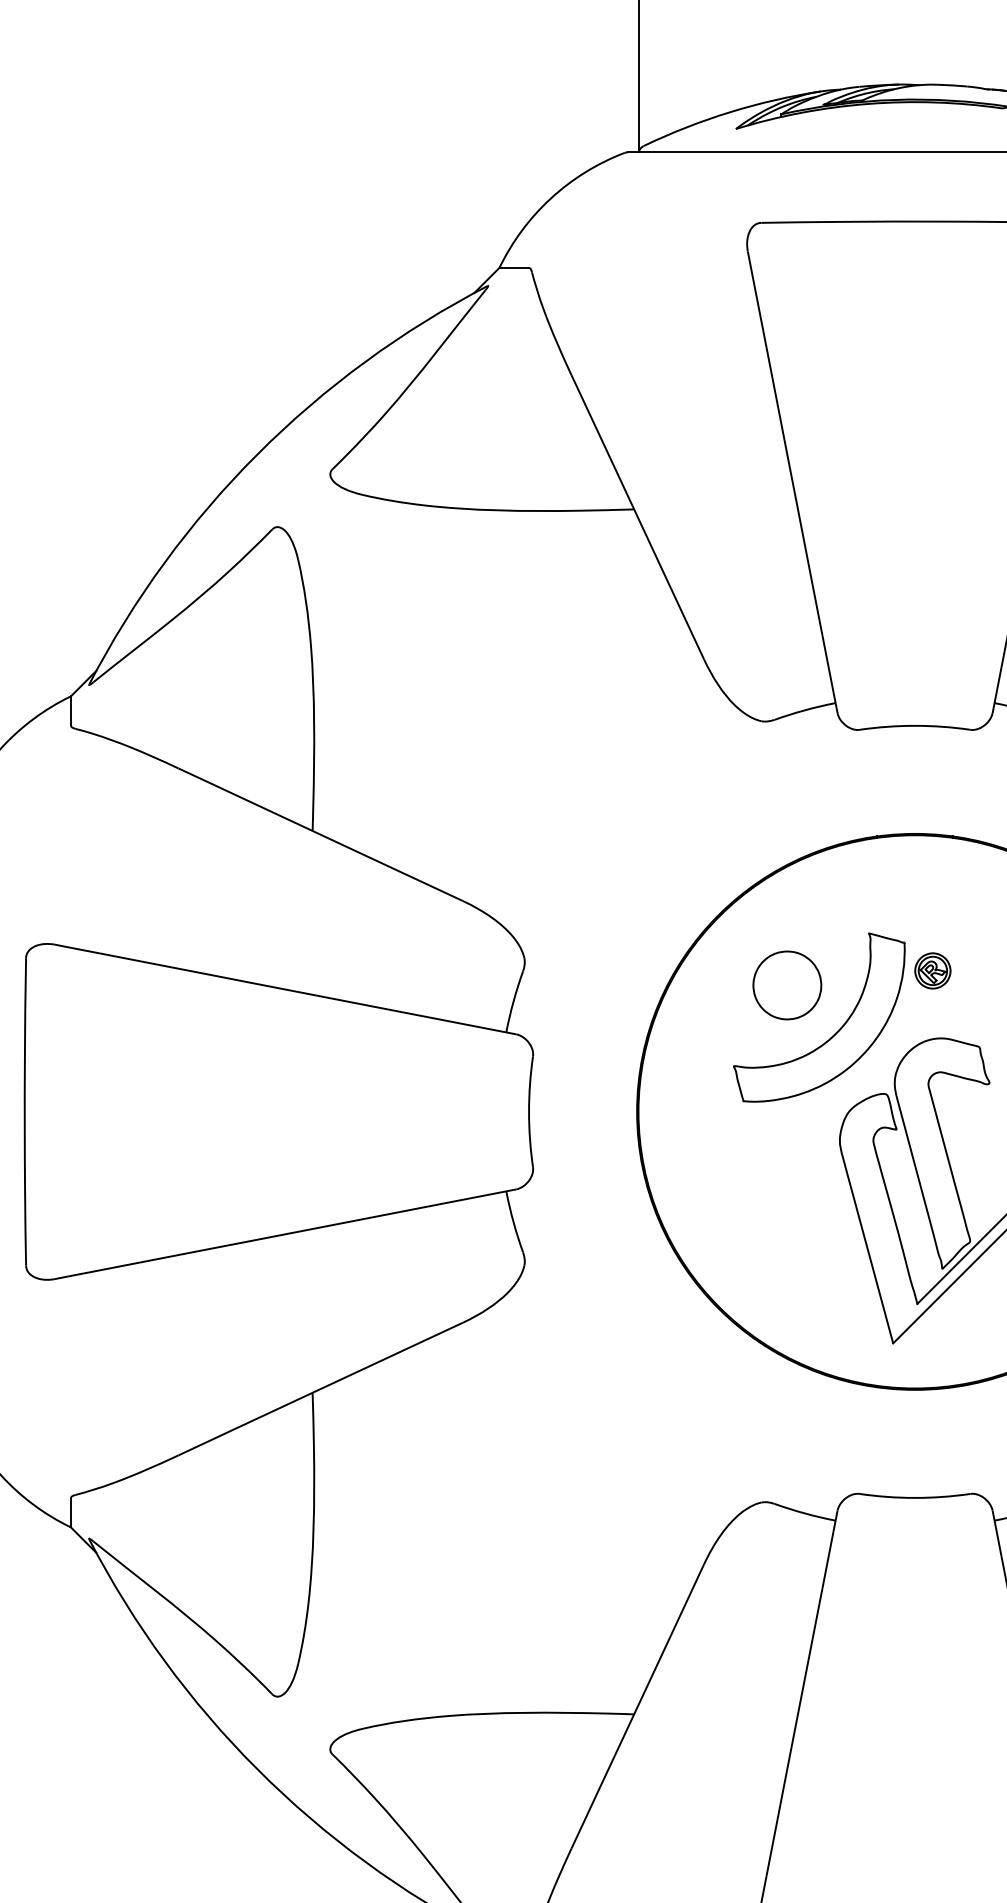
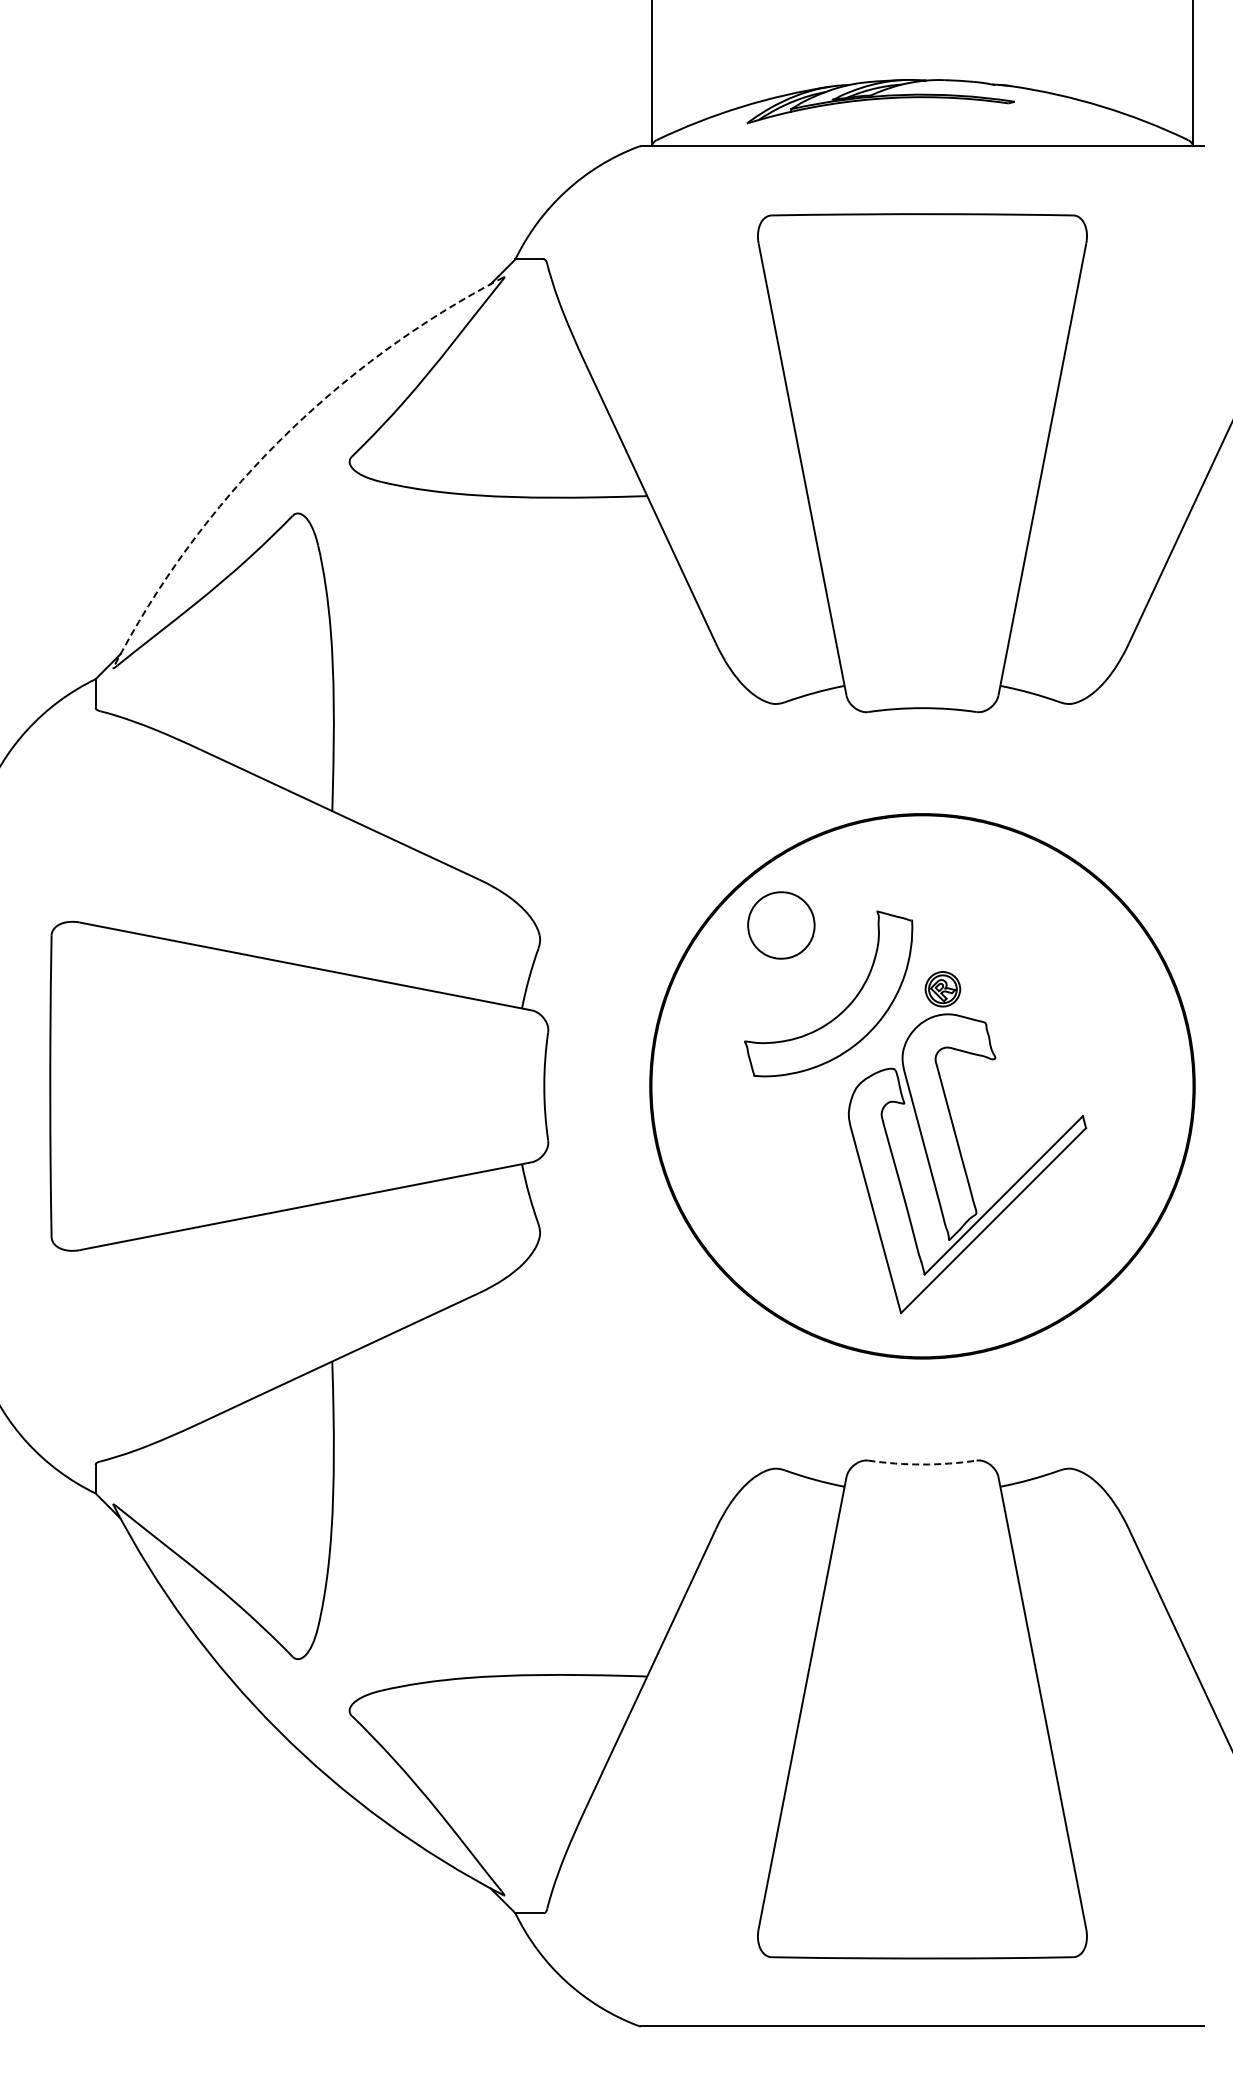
arc: (257, 454) -> (278, 442), solid -> dashed
part: (932, 971) -> (942, 989), moved
part: (787, 985) -> (781, 925), moved
arc: (915, 1497) -> (922, 1464), solid -> dashed

